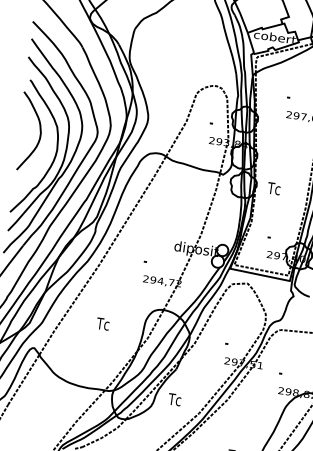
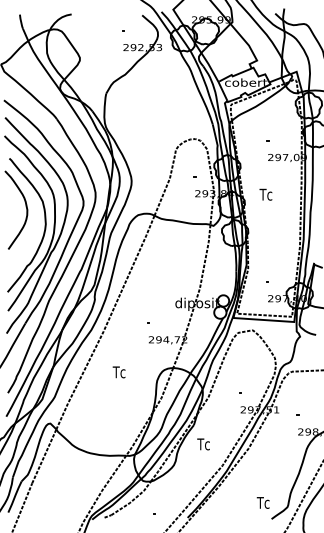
text: (273, 188) -> (265, 194), moved
text: (102, 324) -> (118, 372), moved
text: (174, 399) -> (203, 444), moved

